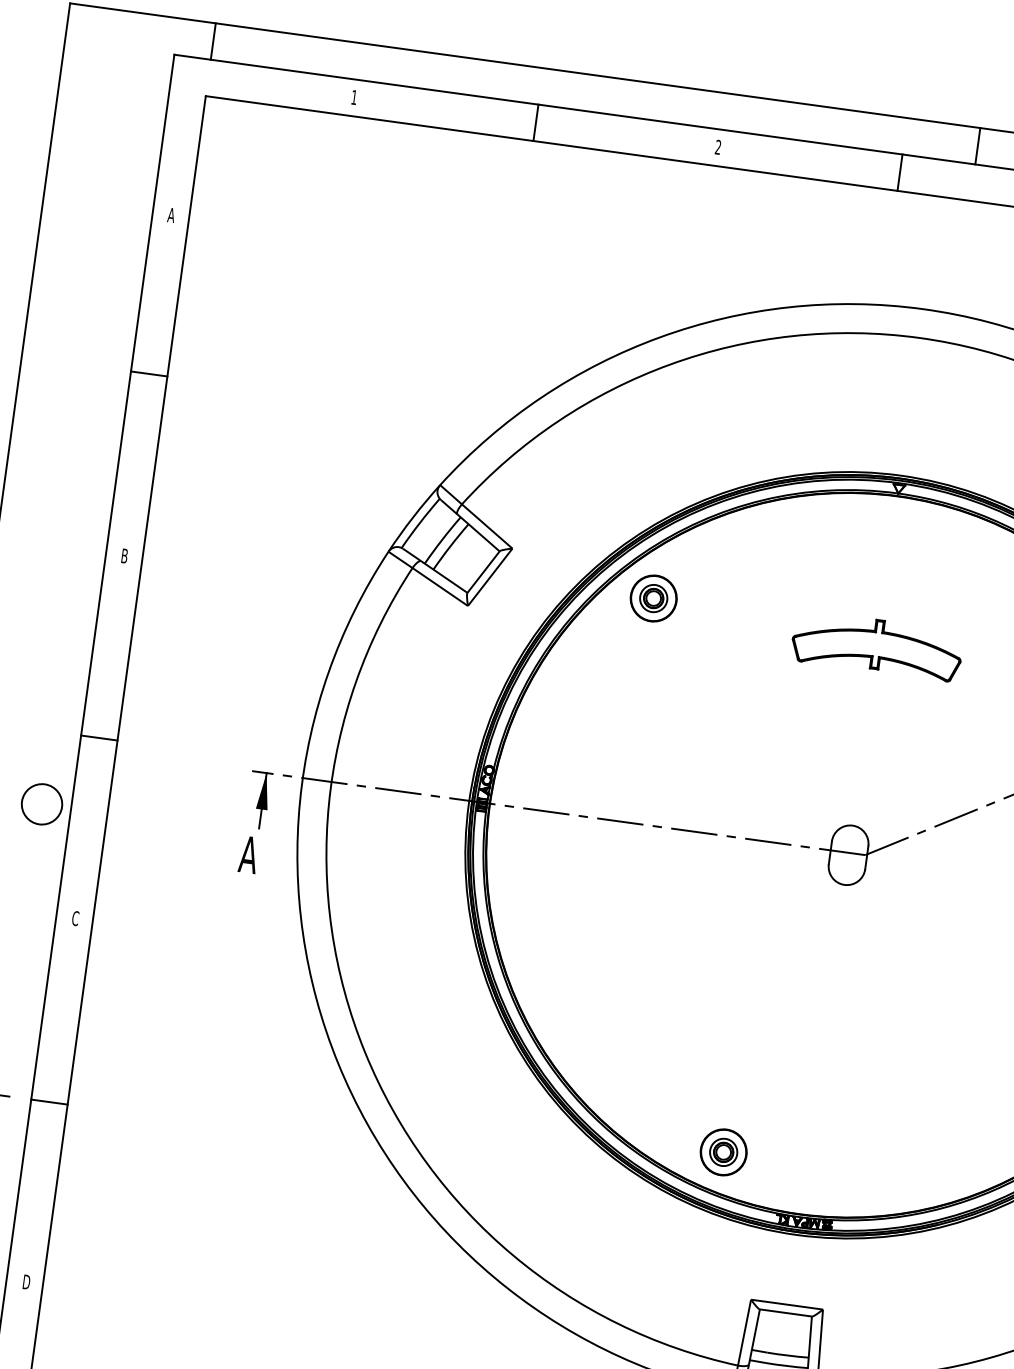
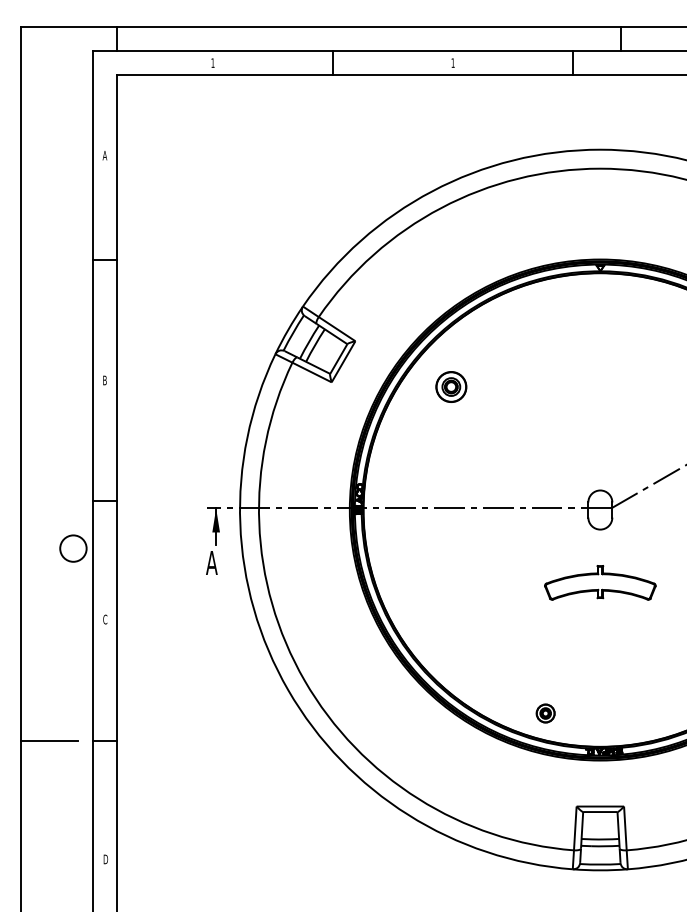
text: (717, 146) -> (452, 62), 2 -> 1
part: (654, 597) -> (451, 386), moved
part: (877, 645) -> (600, 582), moved
part: (723, 1152) -> (545, 713), size x0.6

